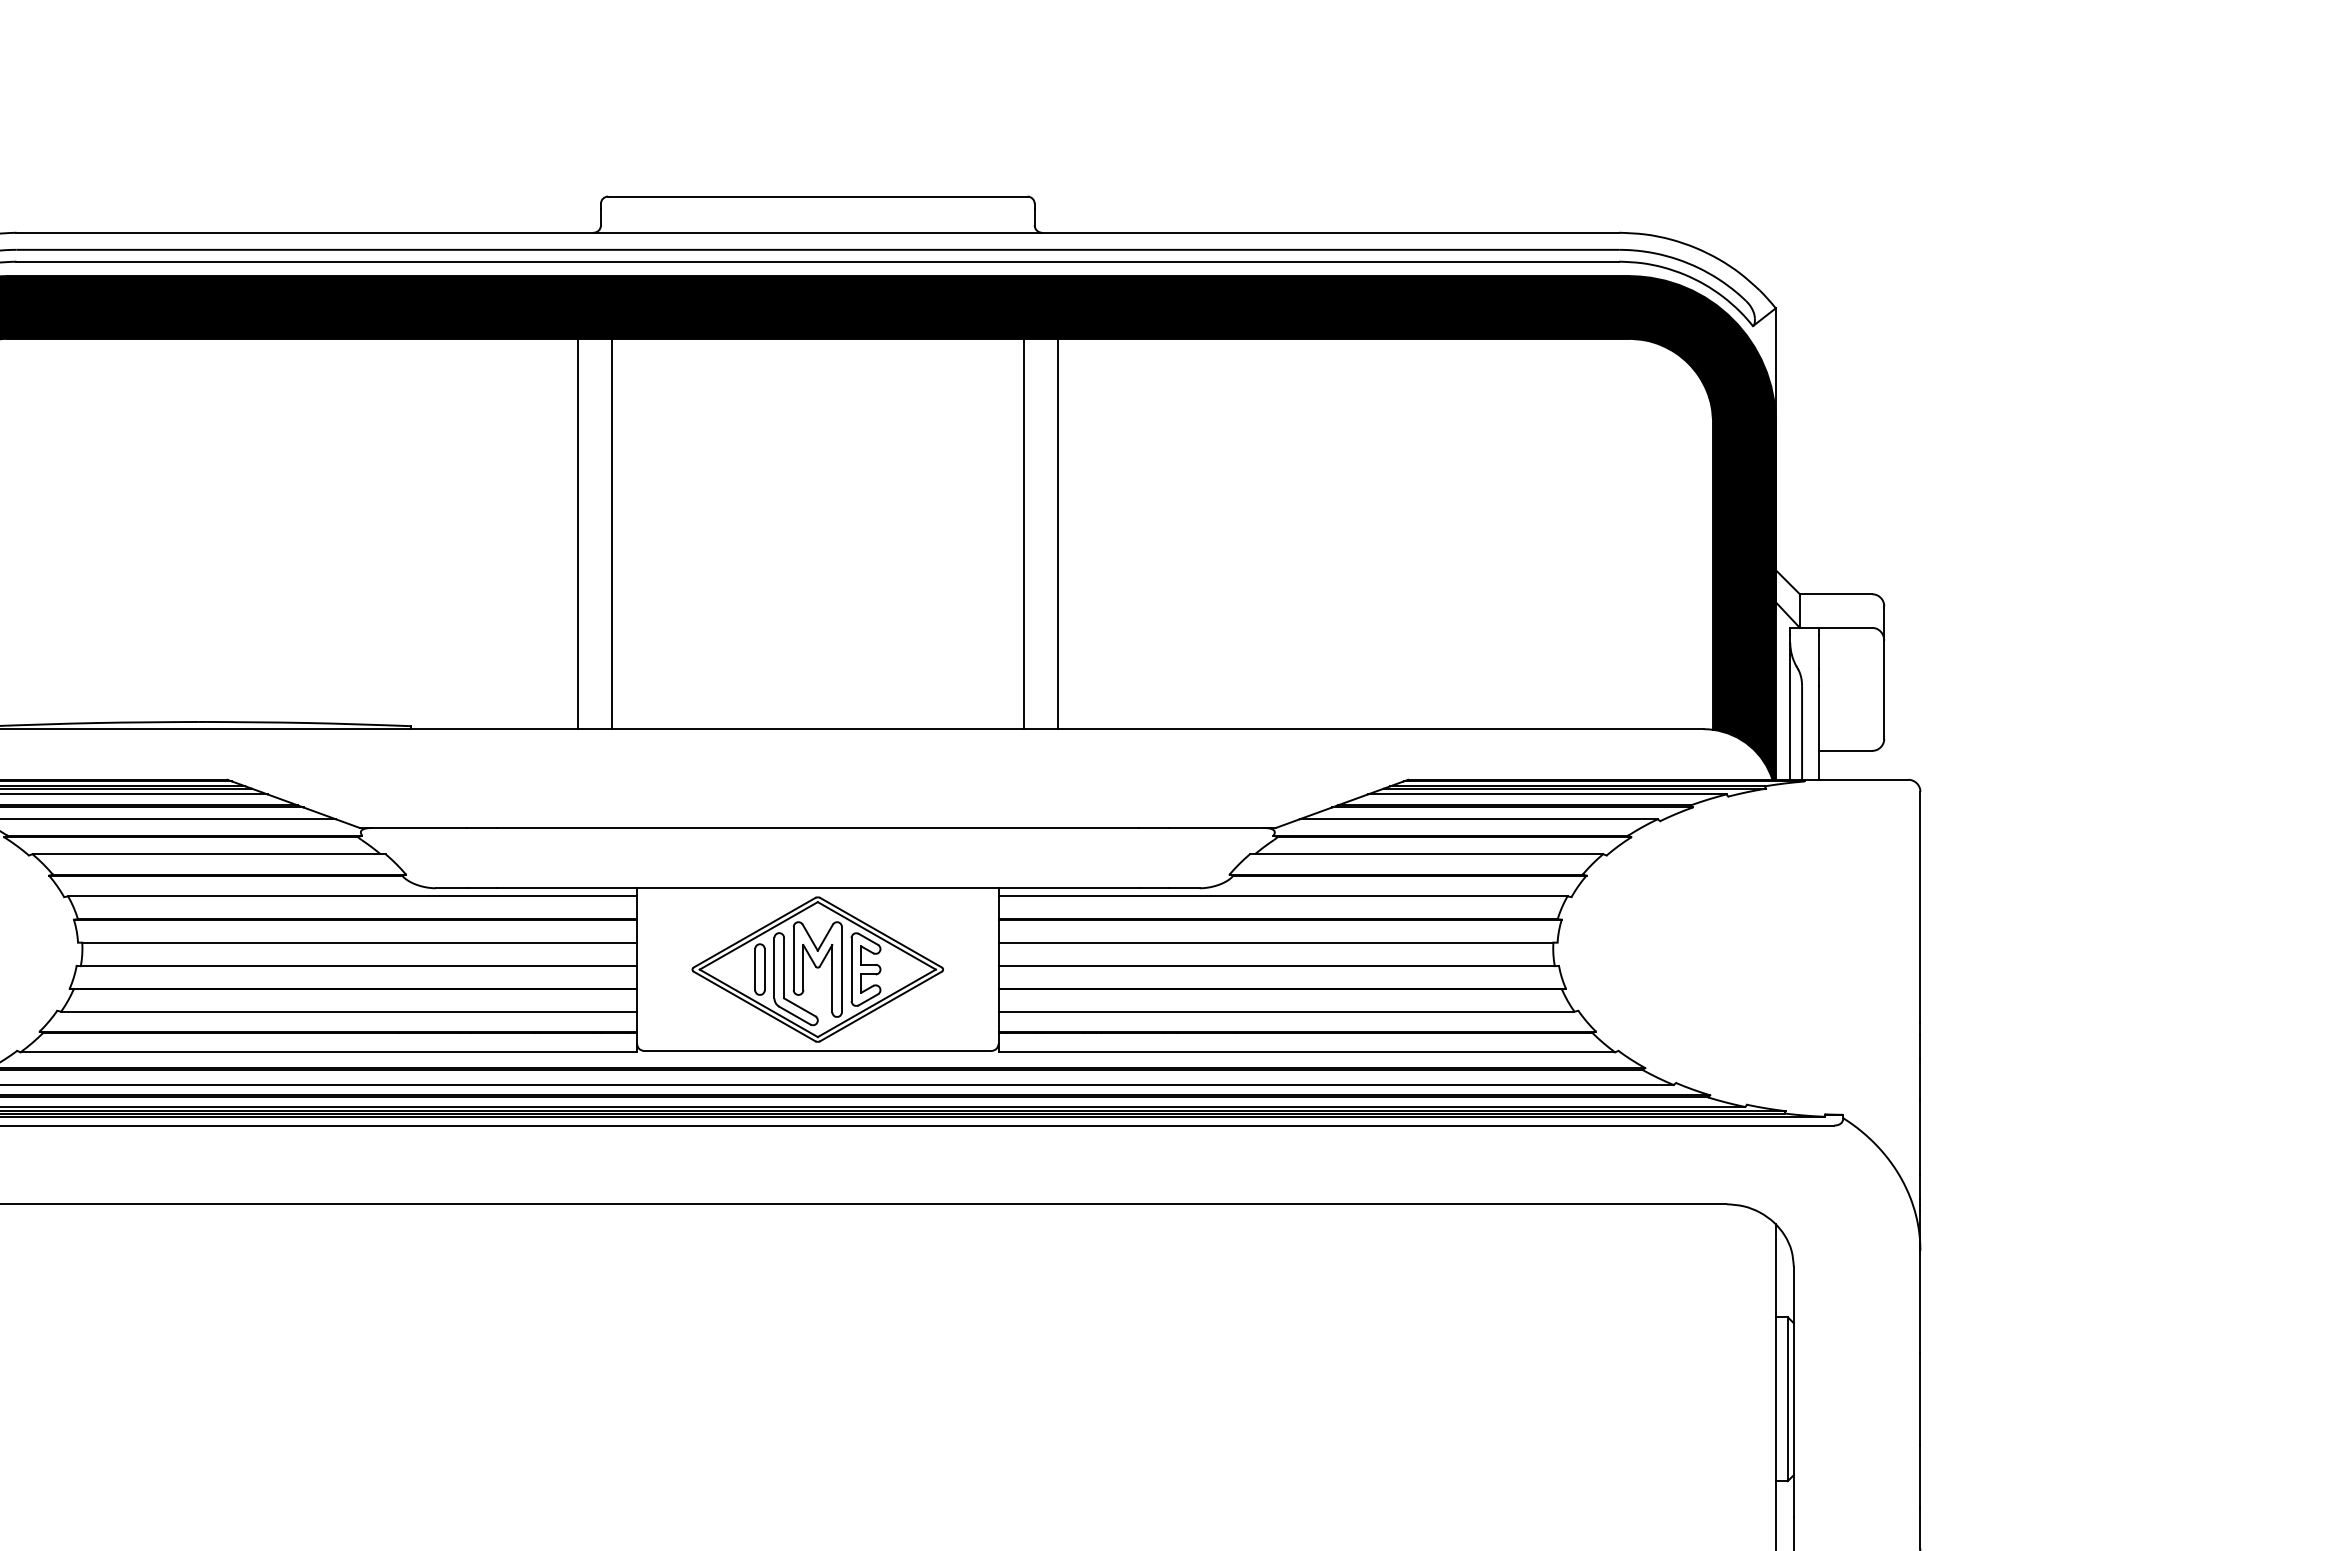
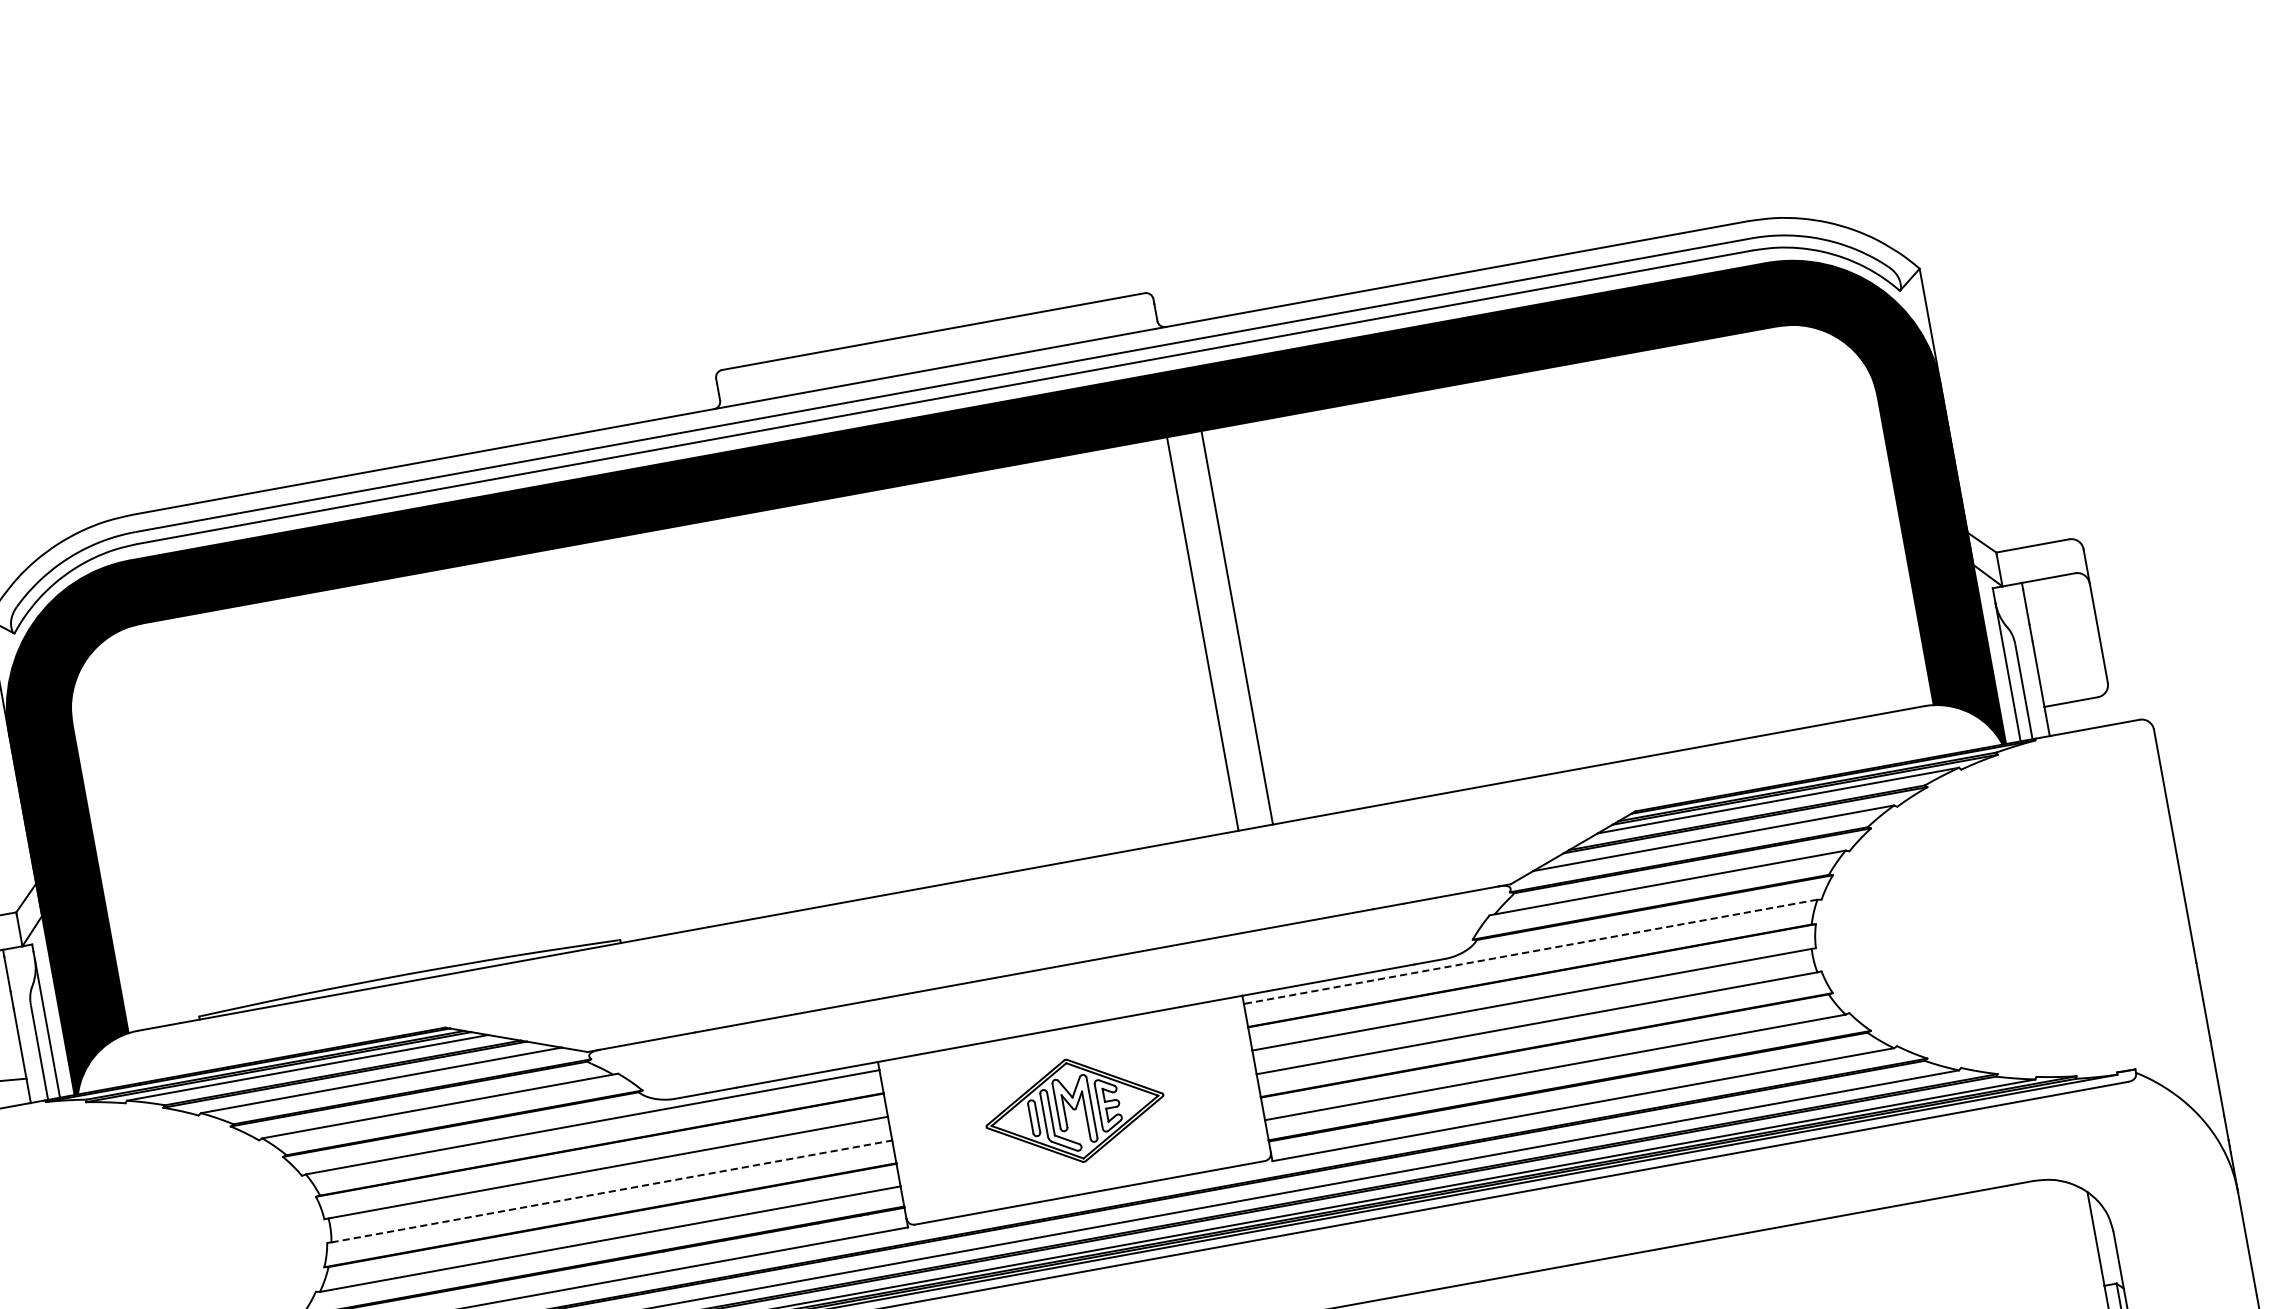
line: (577, 533) -> (752, 715), removed
line: (611, 533) -> (787, 709), removed
line: (1282, 896) -> (1530, 952), solid -> dashed
line: (359, 966) -> (612, 1191), solid -> dashed
part: (817, 969) -> (1074, 1110), size x0.7

